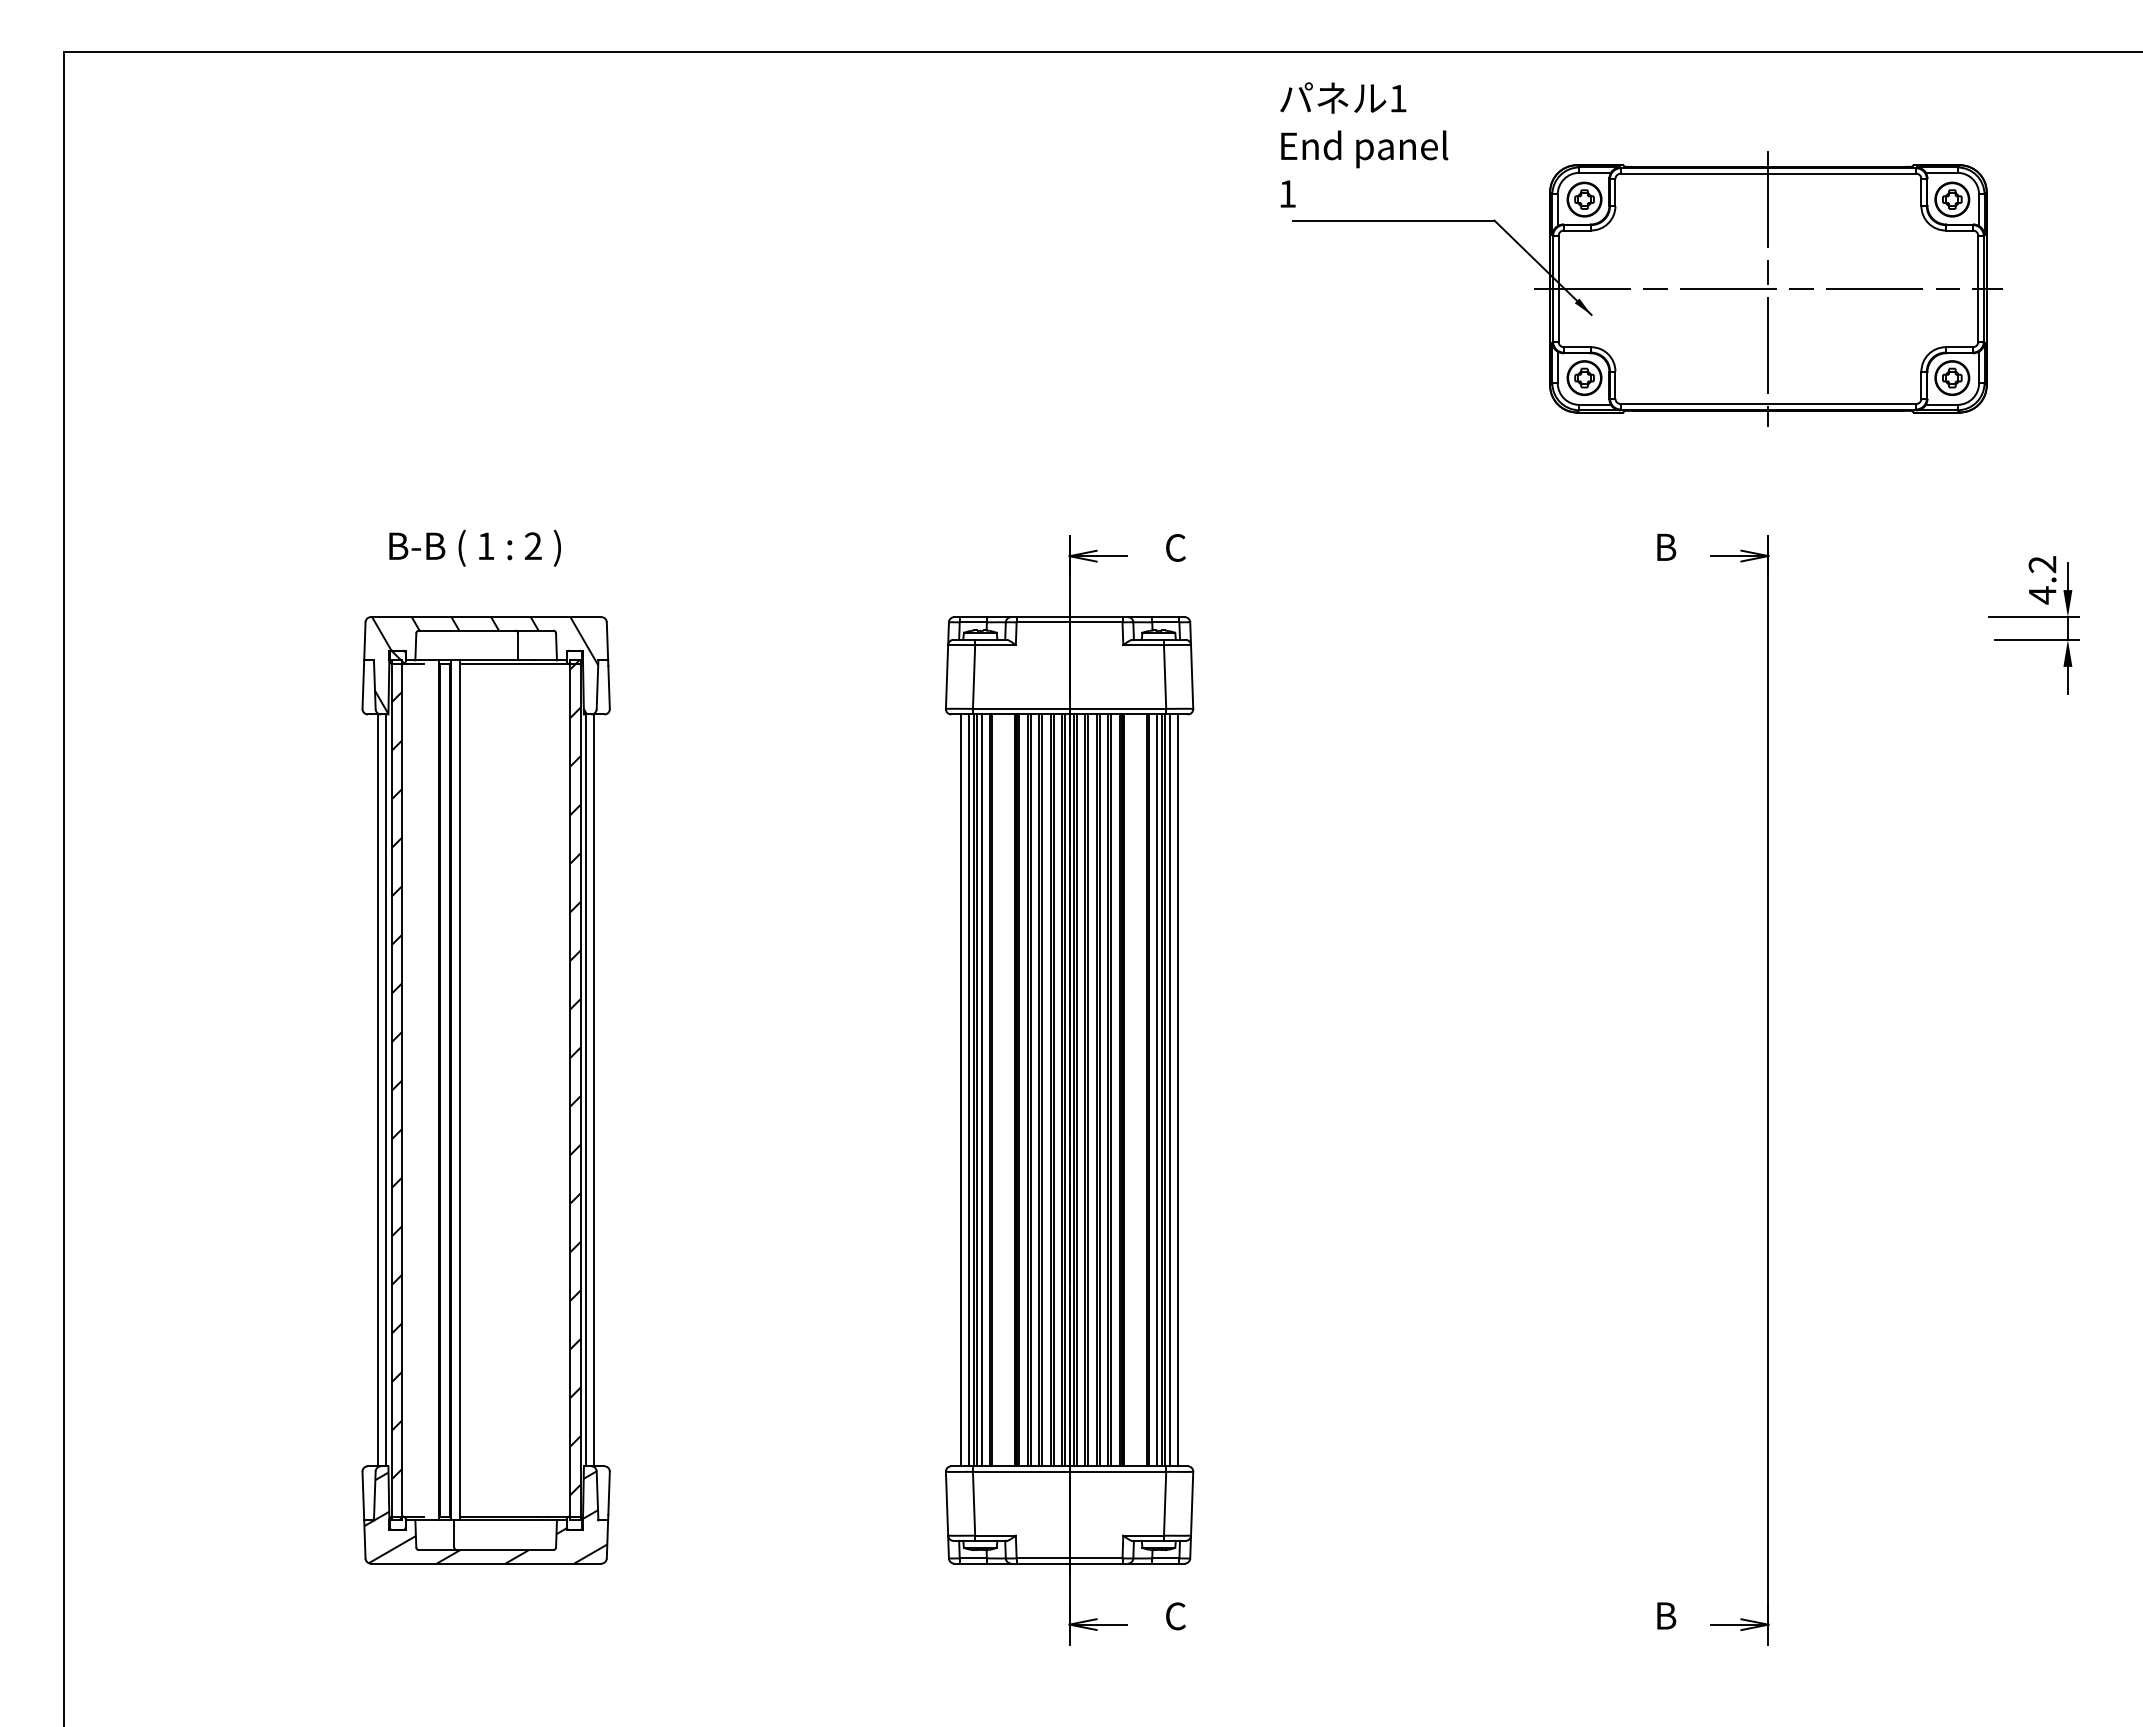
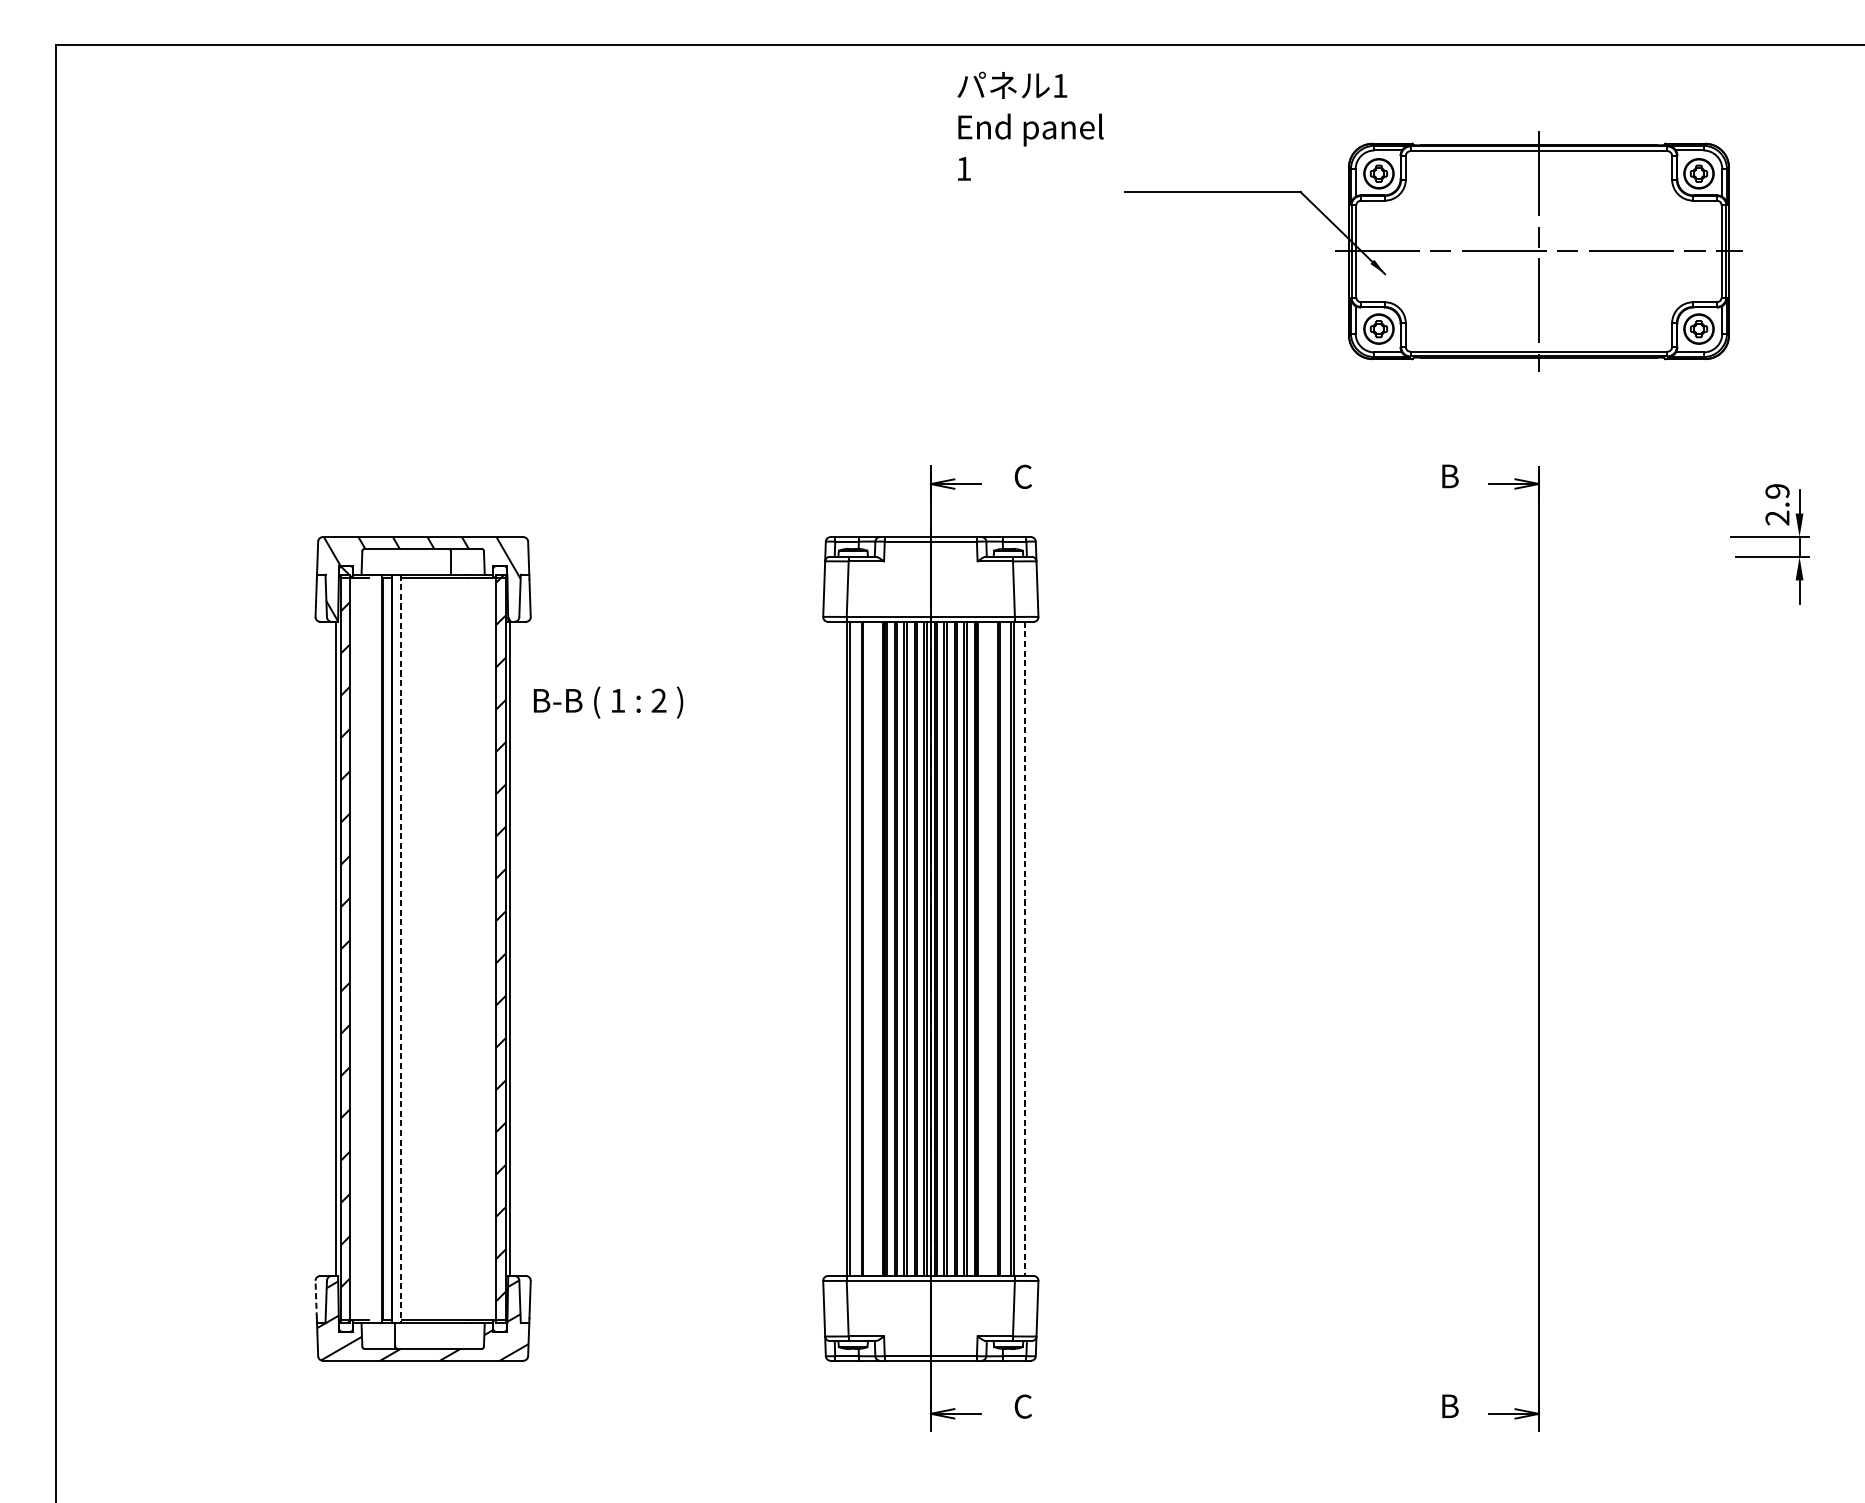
text: (1364, 144) -> (1030, 125), moved
text: (474, 547) -> (607, 701), moved
text: (2042, 580) -> (1777, 505), 4.2 -> 2.9
line: (378, 1090) -> (329, 949), removed
line: (460, 1090) -> (400, 949), solid -> dashed
line: (594, 1090) -> (517, 949), removed
line: (961, 1090) -> (836, 949), removed
line: (969, 1090) -> (843, 949), removed
line: (982, 1090) -> (855, 949), removed
line: (1157, 1090) -> (1007, 949), removed
line: (1169, 1090) -> (1017, 949), removed
line: (1177, 1090) -> (1024, 949), solid -> dashed
line: (363, 1493) -> (316, 1299), solid -> dashed

